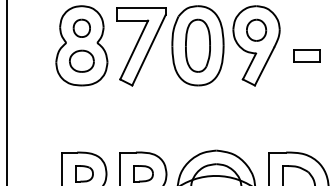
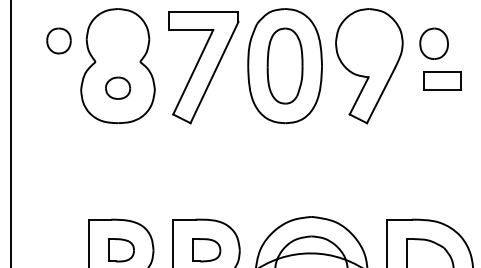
part: (81, 27) -> (58, 39), moved
part: (256, 29) -> (434, 42), moved
part: (81, 60) -> (117, 87), size x0.7

